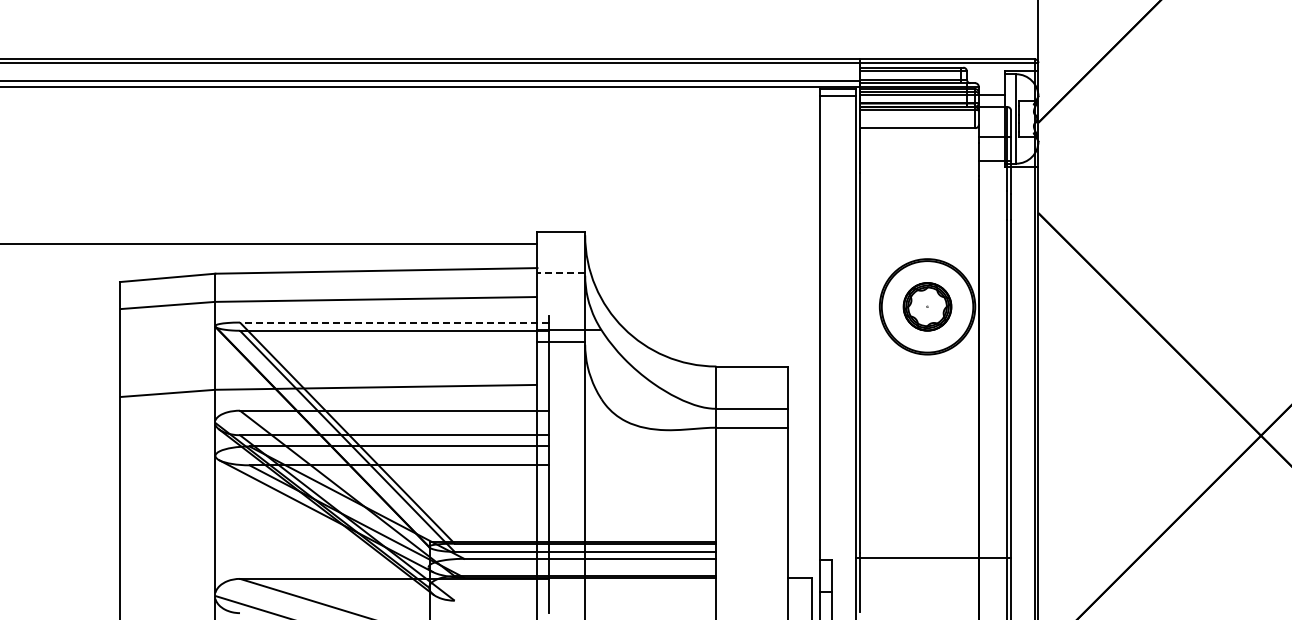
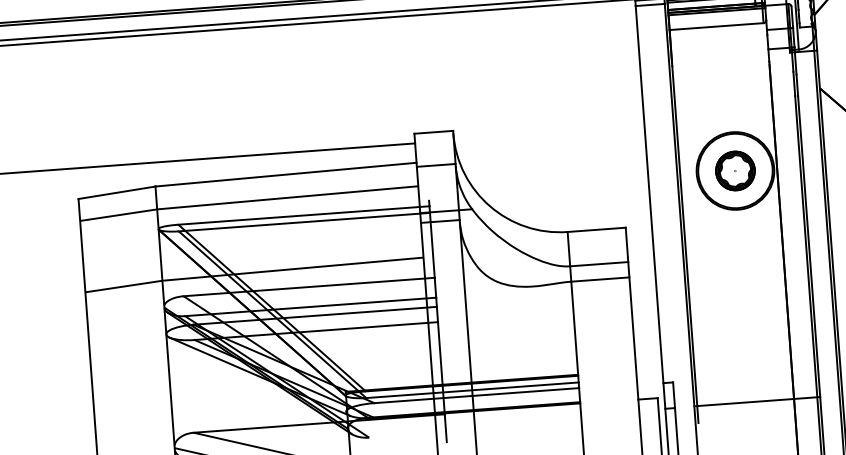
line: (561, 273) -> (436, 165), dashed -> solid
line: (394, 322) -> (303, 215), dashed -> solid
line: (933, 557) -> (757, 401), moved

